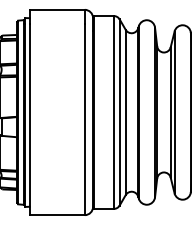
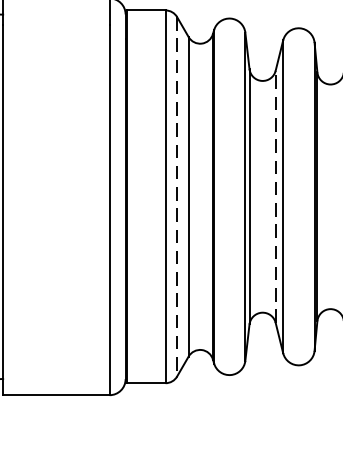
line: (119, 112) -> (176, 196), solid -> dashed
line: (170, 112) -> (275, 196), solid -> dashed

